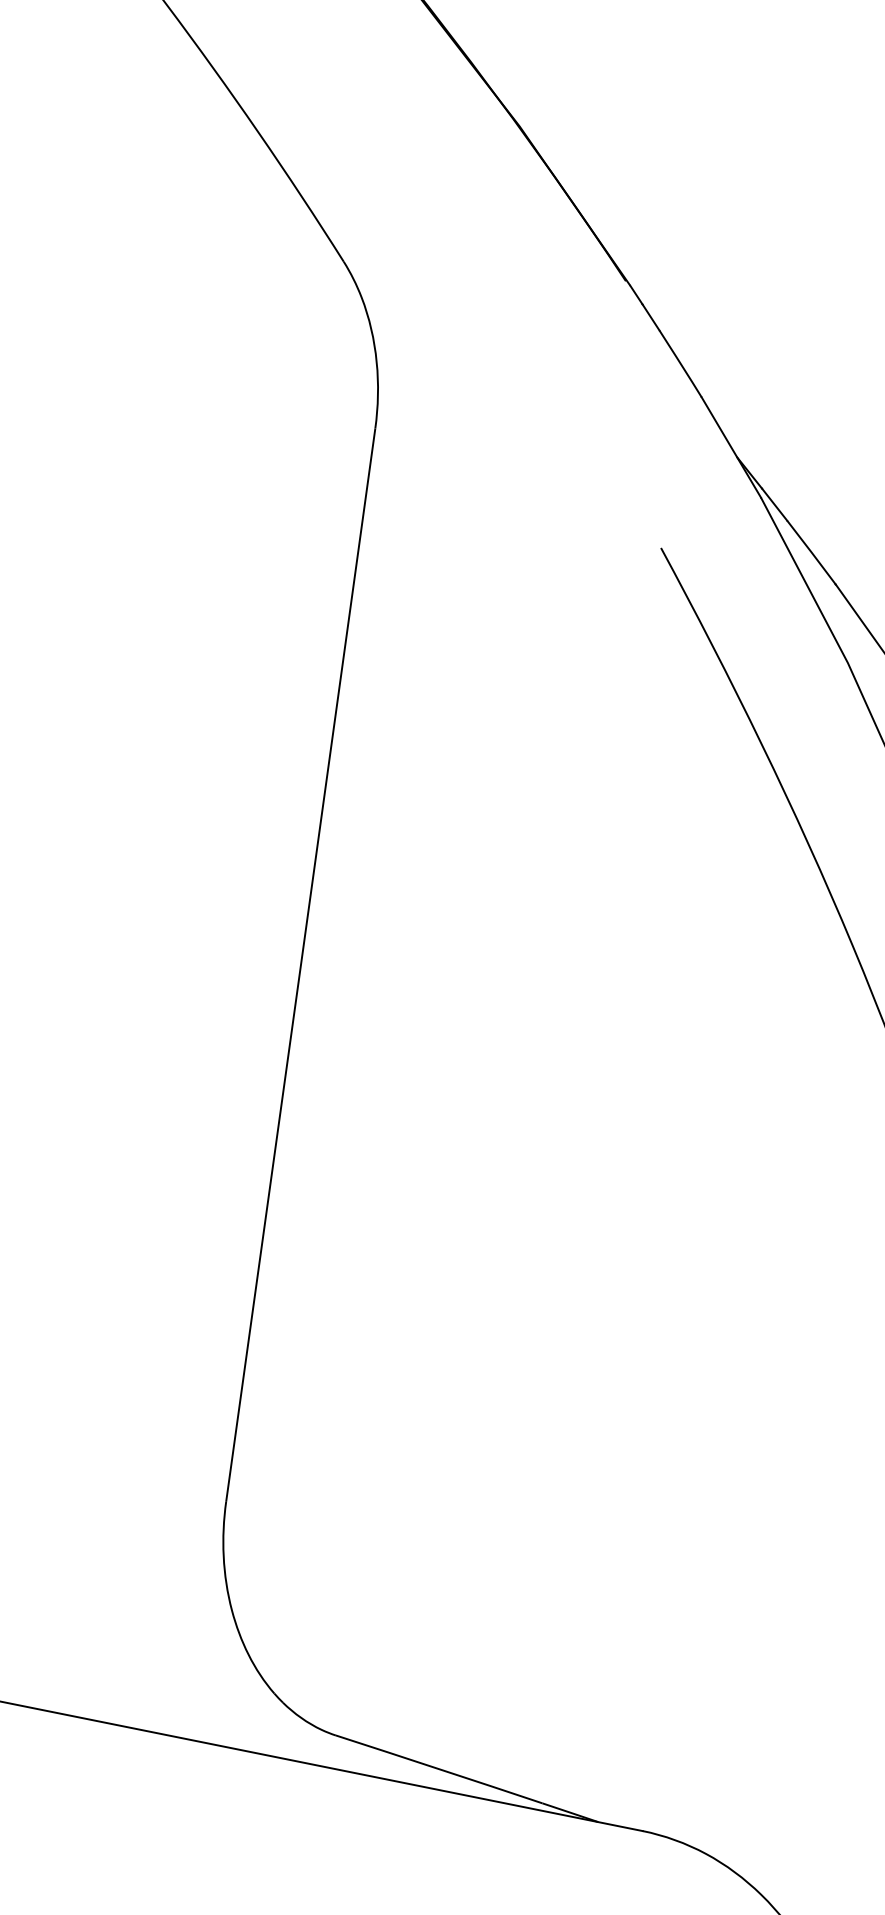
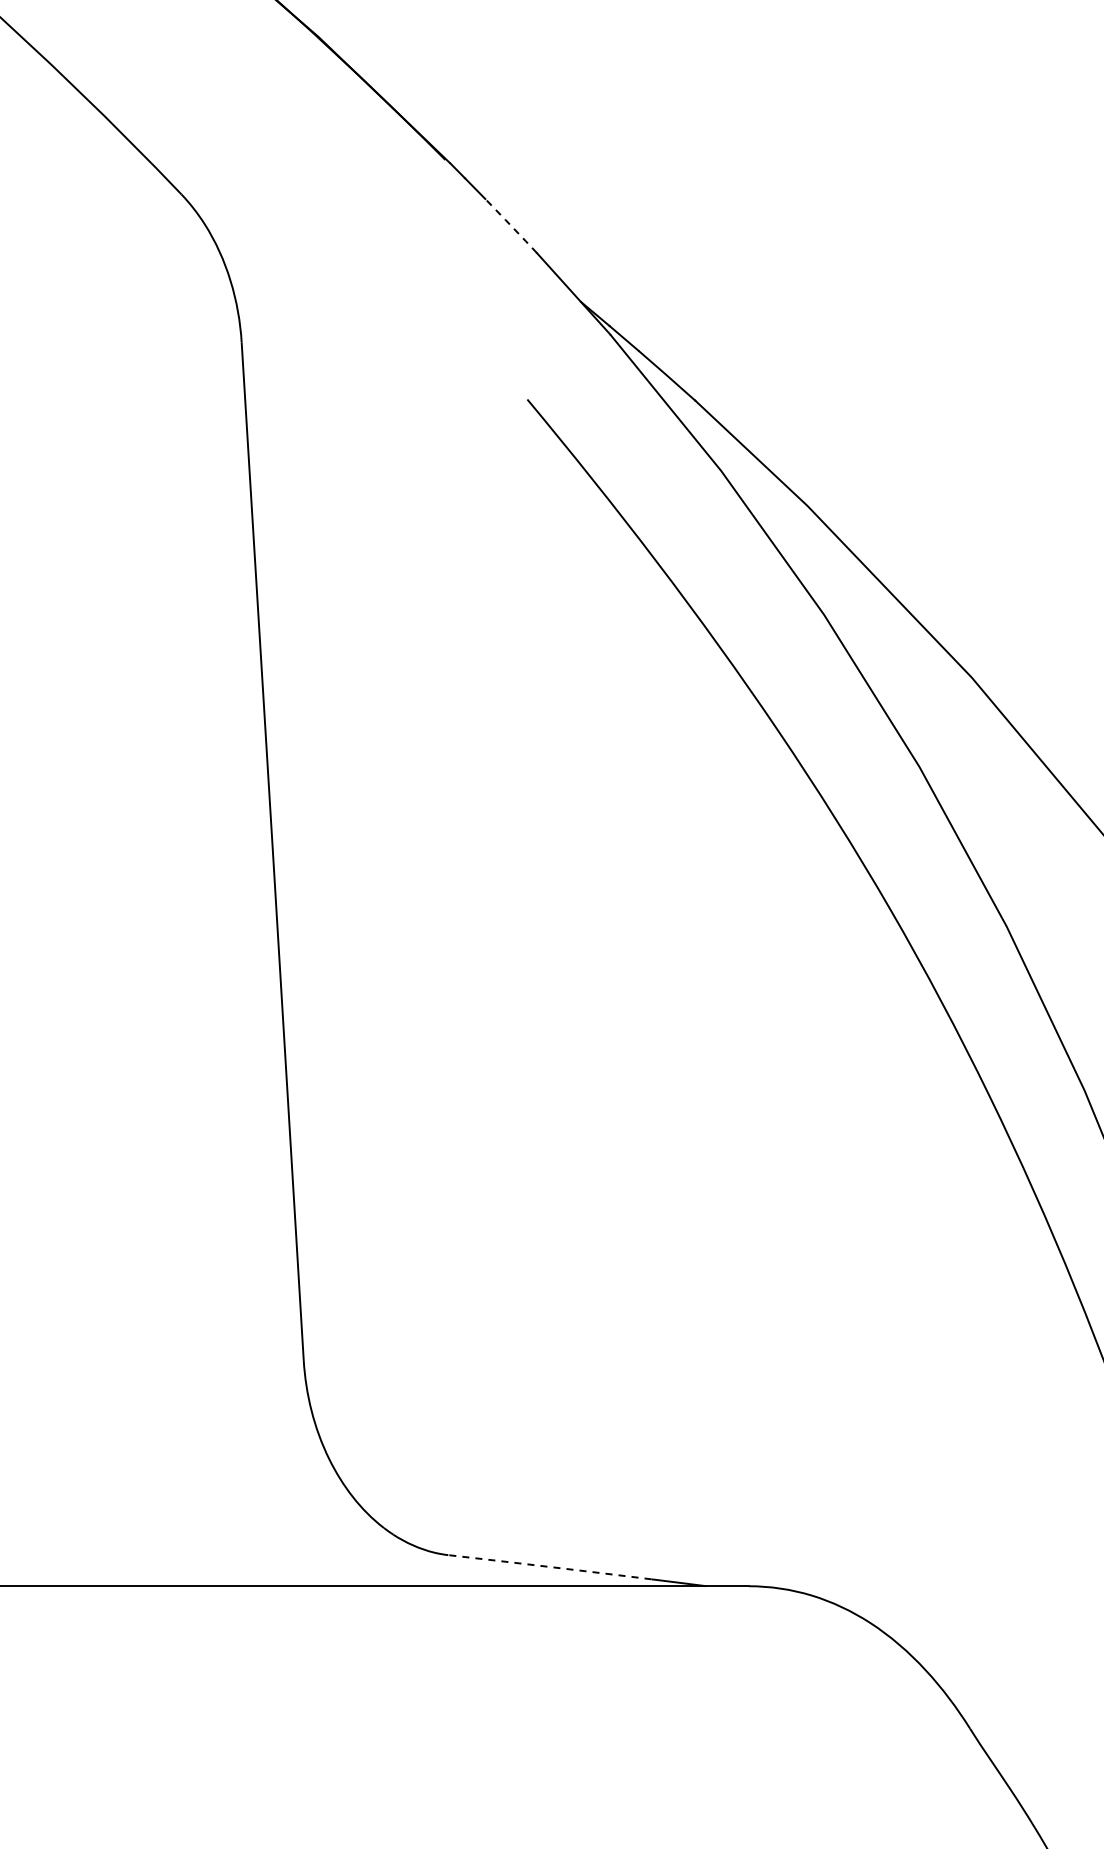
line: (679, 363) -> (510, 225), solid -> dashed
arc: (438, 1768) -> (549, 1566), solid -> dashed

